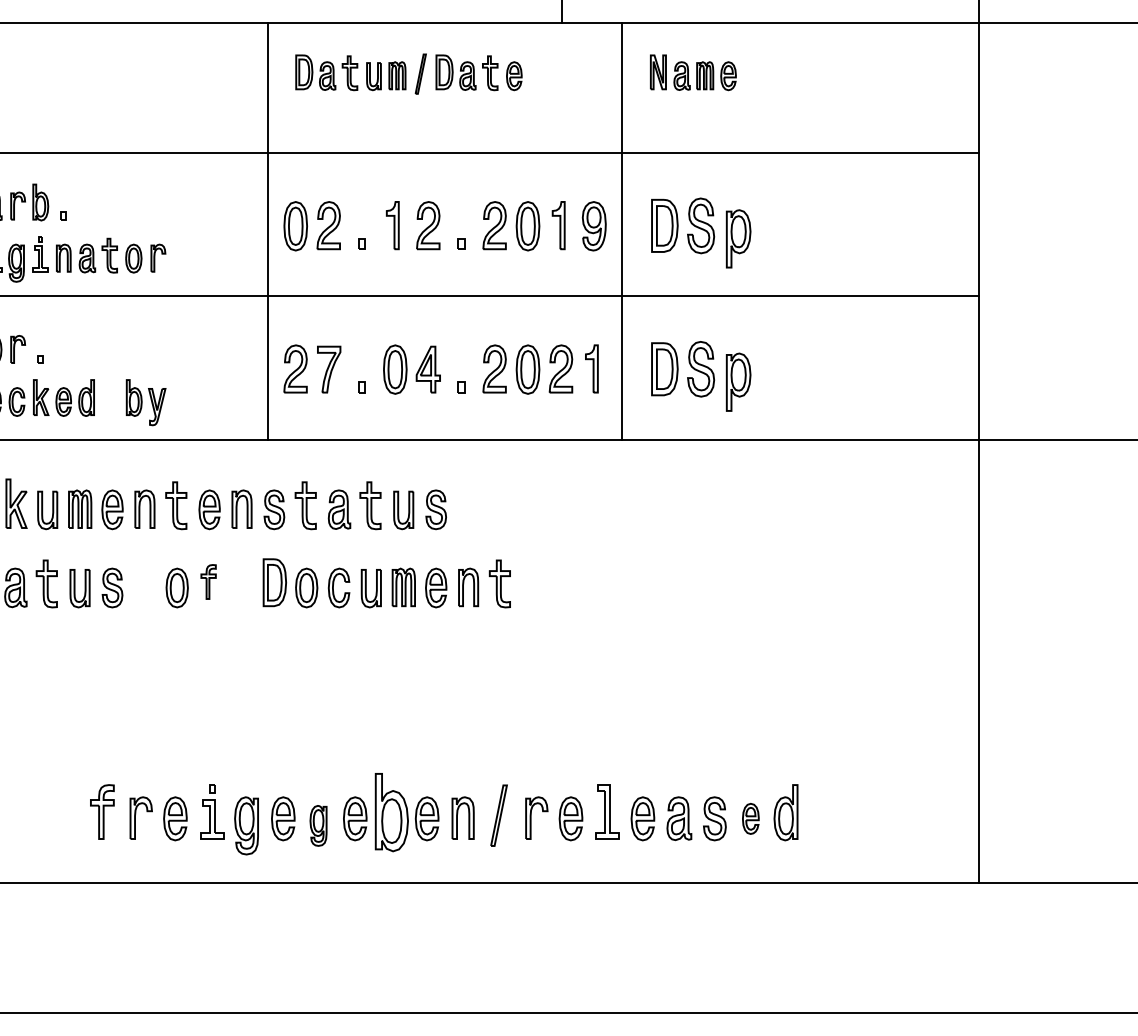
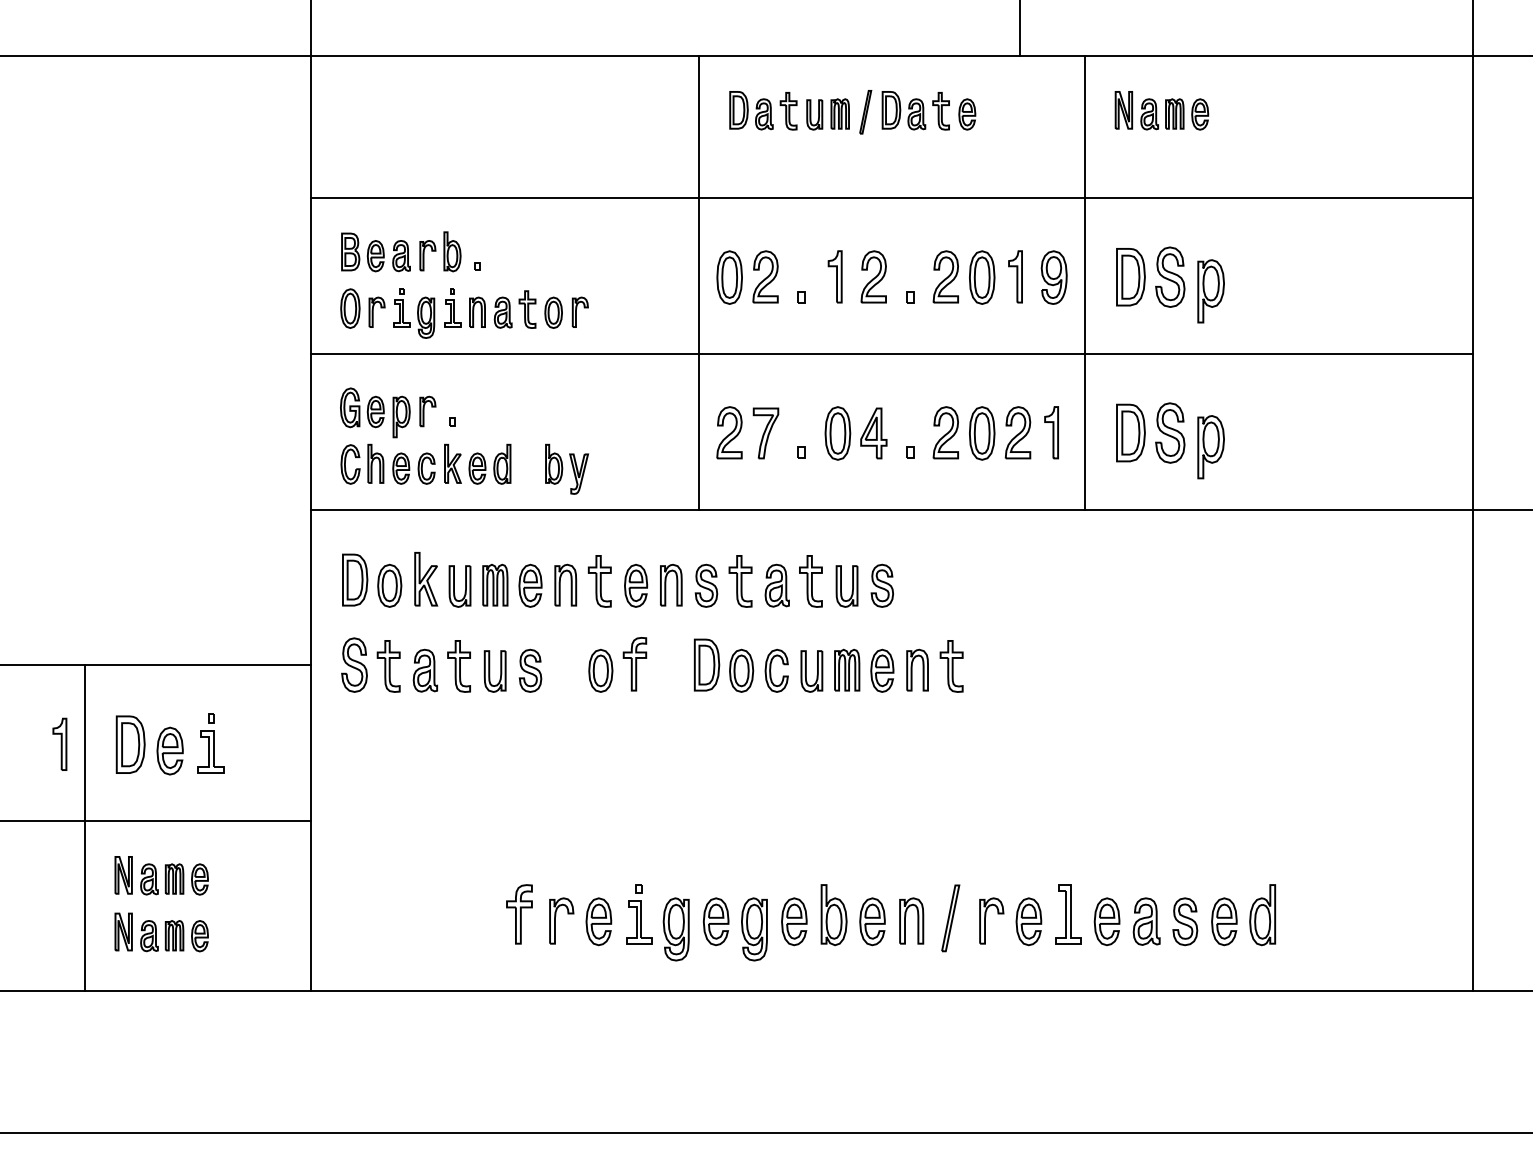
part: (208, 582) -> (634, 664), size x1.43
part: (391, 813) -> (833, 915), size x0.71
part: (750, 818) -> (1224, 921), size x1.43
part: (318, 825) -> (754, 929), size x1.43

